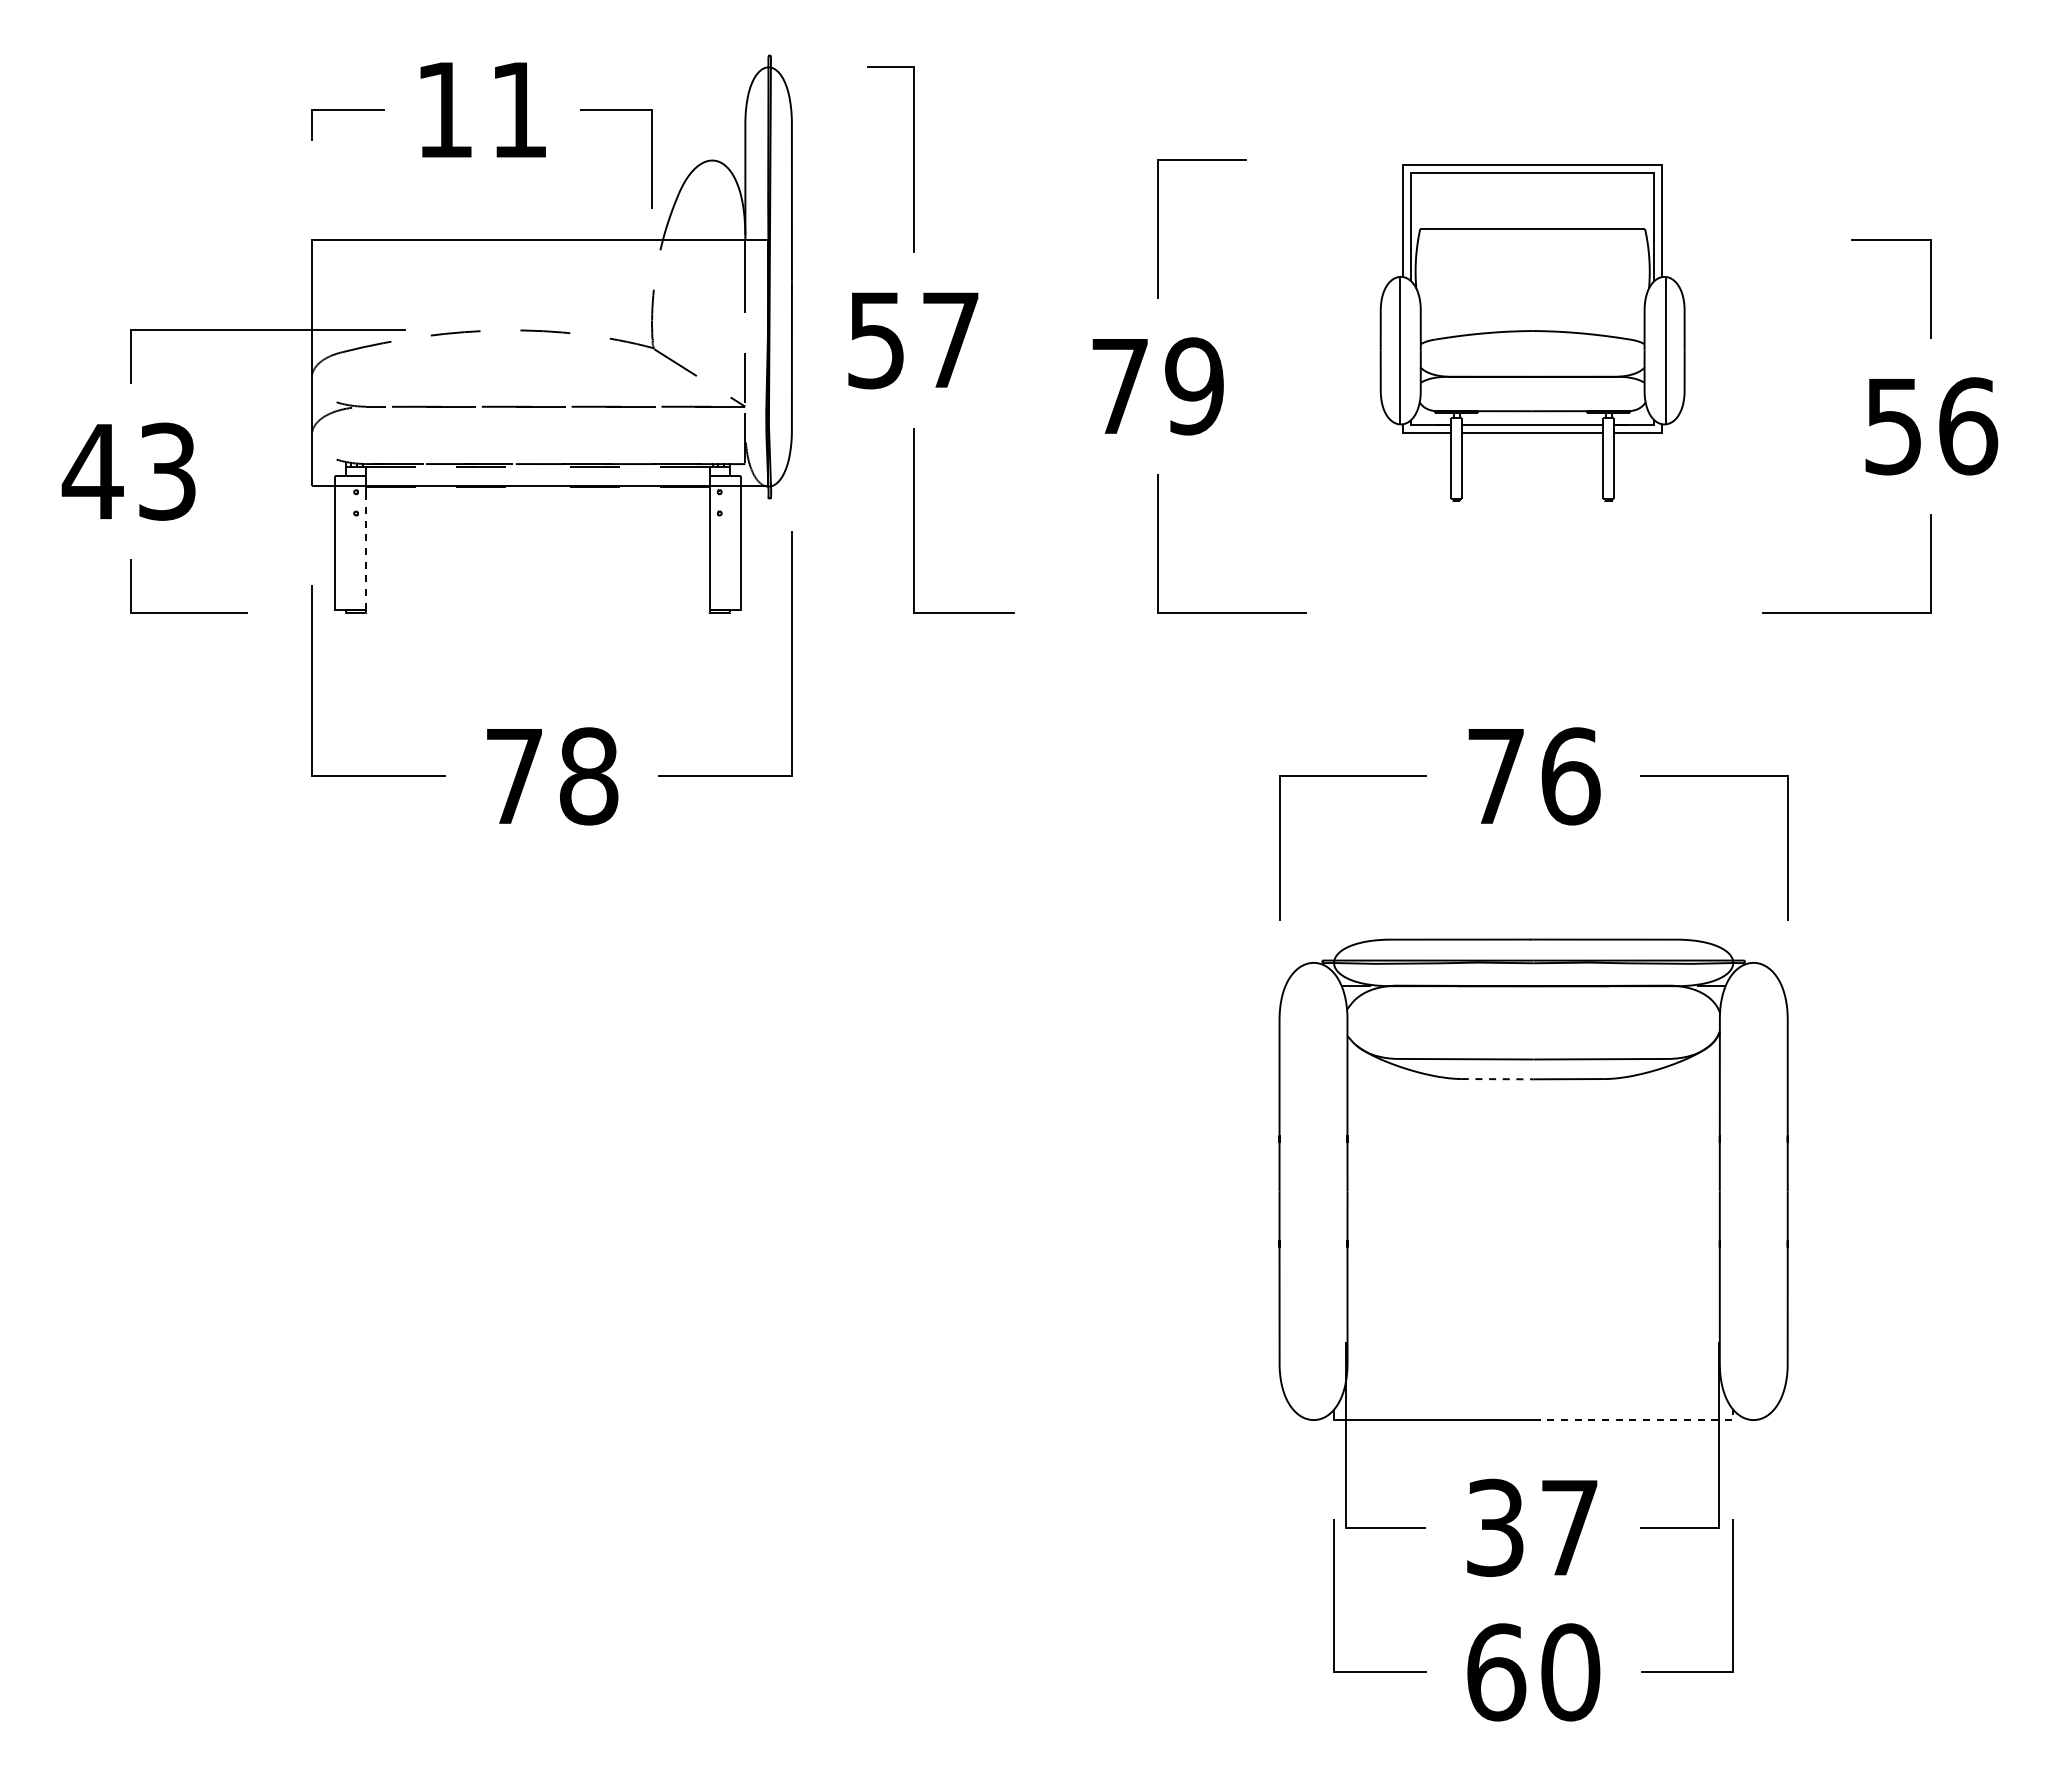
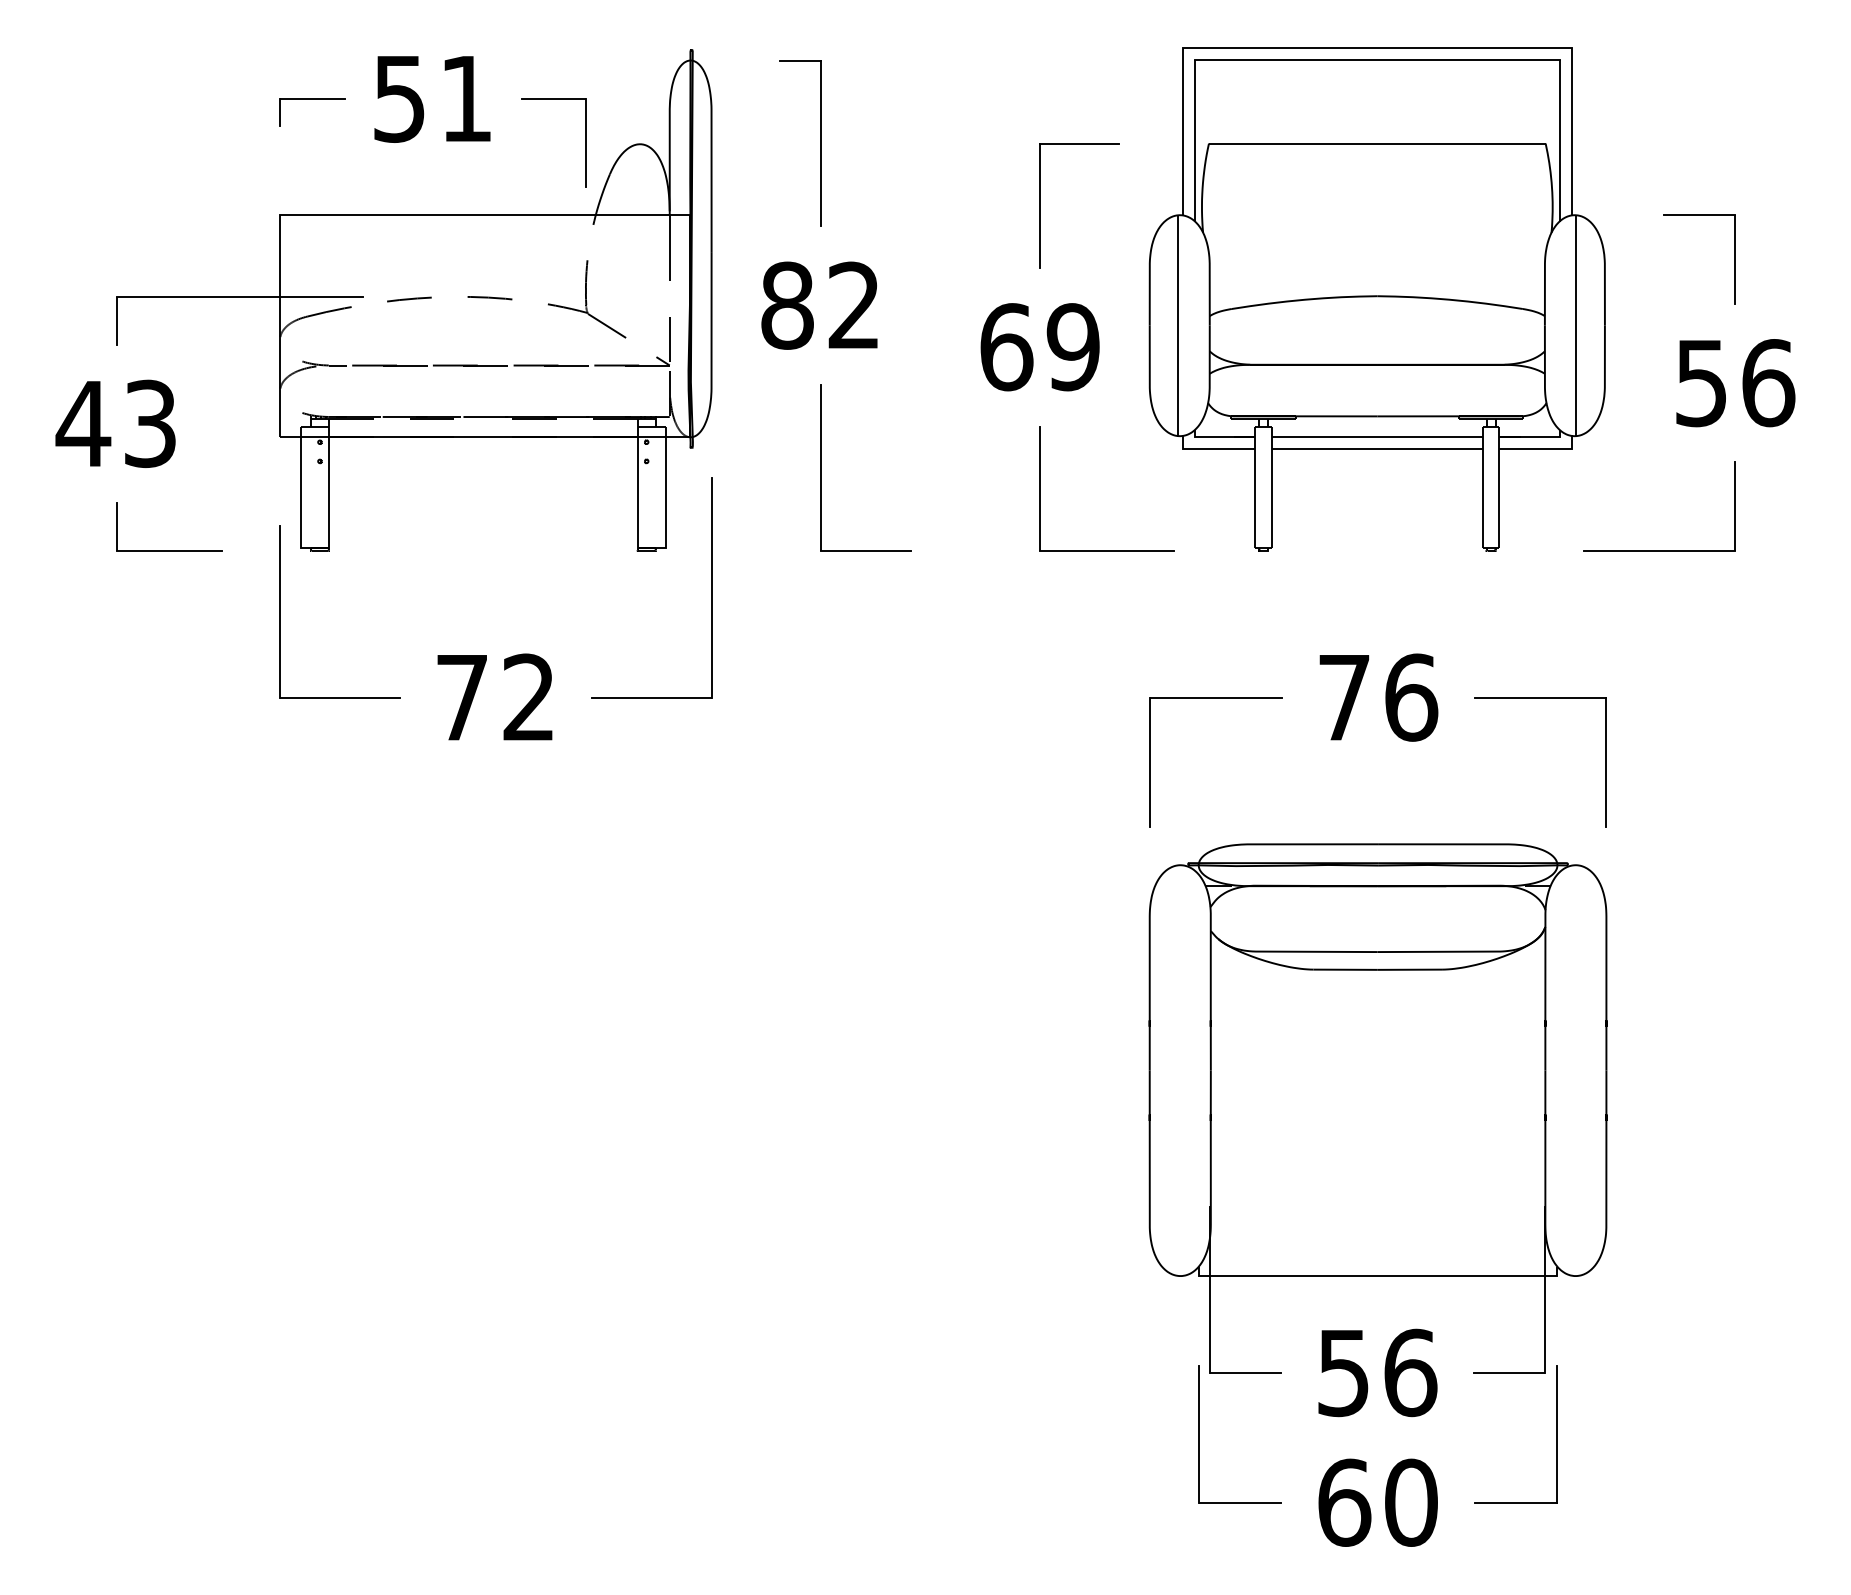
text: (443, 110) -> (398, 99), 11 -> 51
part: (1532, 332) -> (1377, 298), size x1.67
text: (912, 340) -> (819, 305), 57 -> 82
text: (1120, 386) -> (1006, 347), 79 -> 69
line: (366, 554) -> (329, 498), dashed -> solid
text: (589, 776) -> (529, 697), 78 -> 72
line: (1497, 1079) -> (1345, 970), dashed -> solid
line: (1639, 1419) -> (1473, 1275), dashed -> solid
text: (1533, 1527) -> (1377, 1372), 37 -> 56

